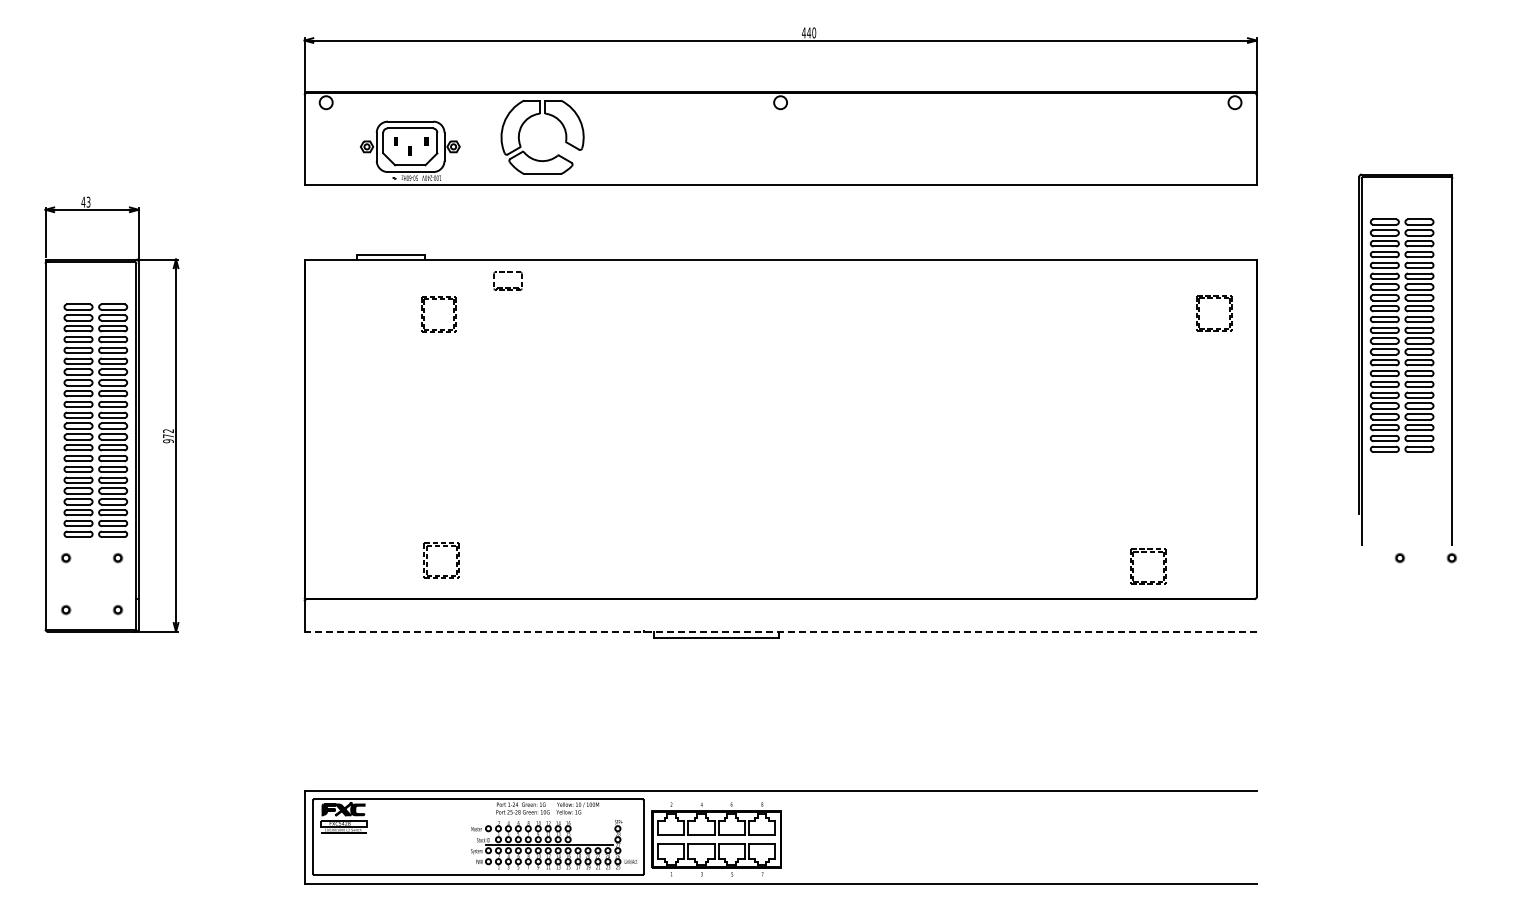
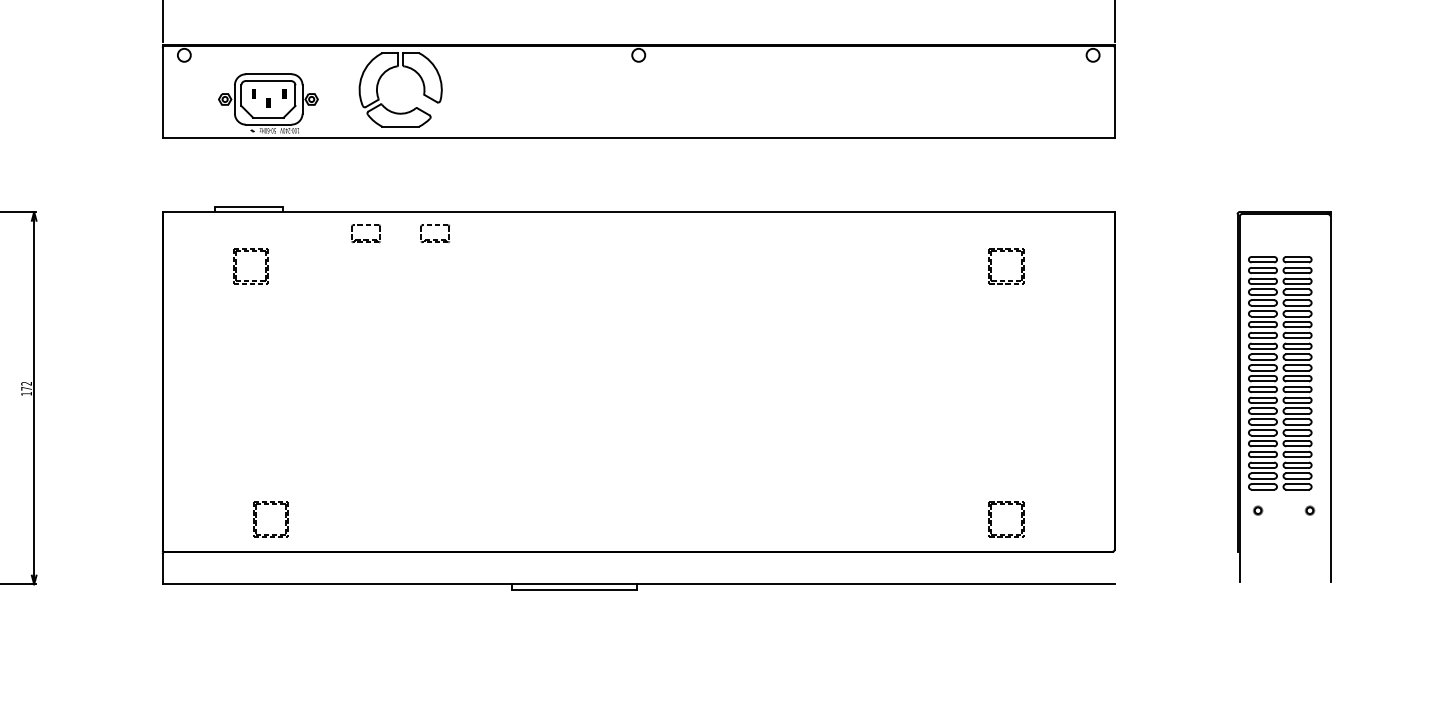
part: (576, 287) -> (434, 240), added
part: (1212, 298) -> (1004, 251), moved
part: (424, 312) -> (236, 264), moved
part: (1405, 359) -> (1283, 397), moved
text: (168, 441) -> (26, 394), 972 -> 172
part: (439, 546) -> (268, 505), moved
line: (780, 631) -> (638, 584), dashed -> solid

